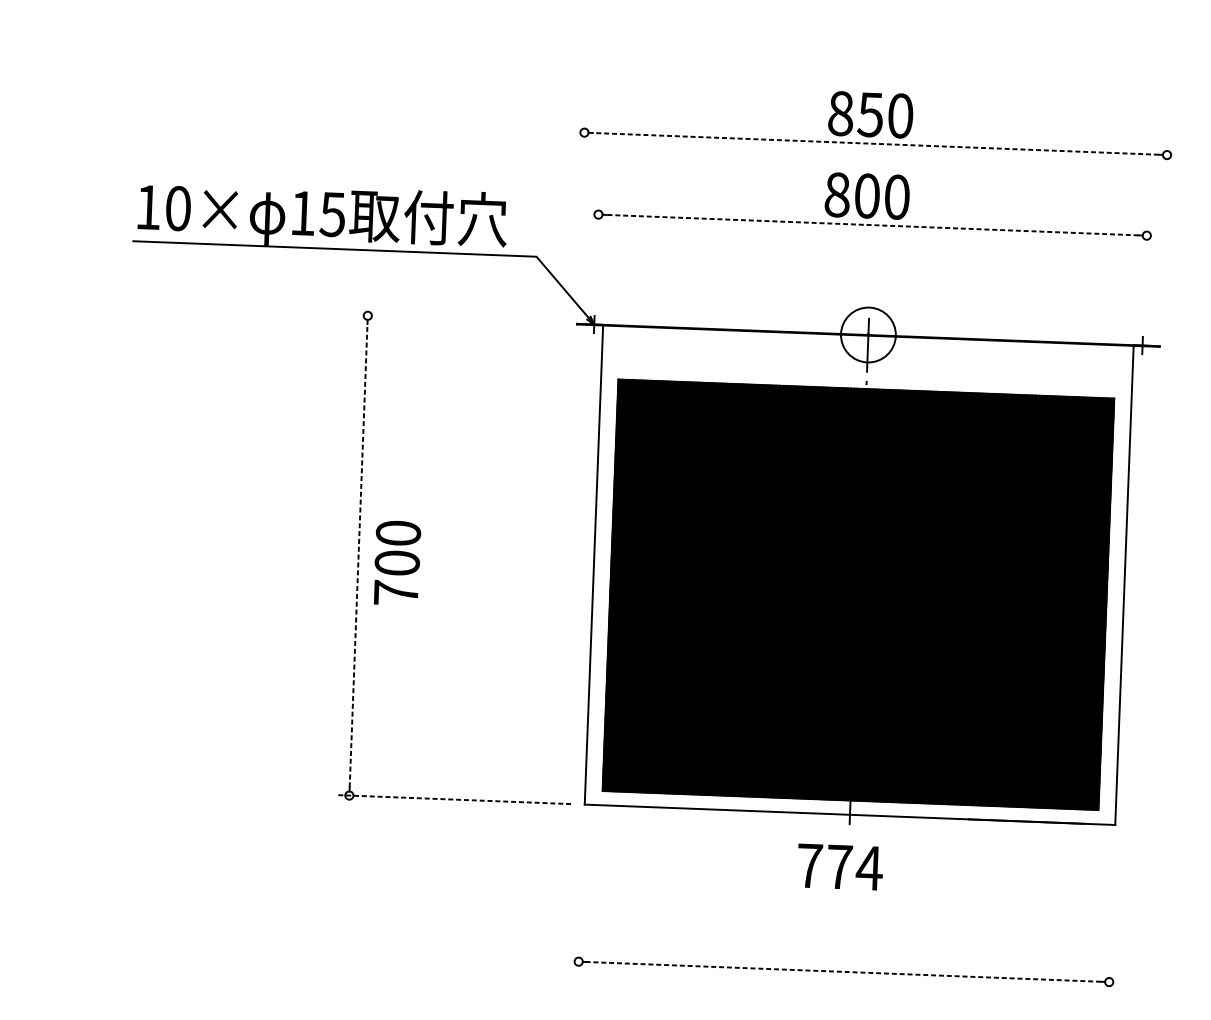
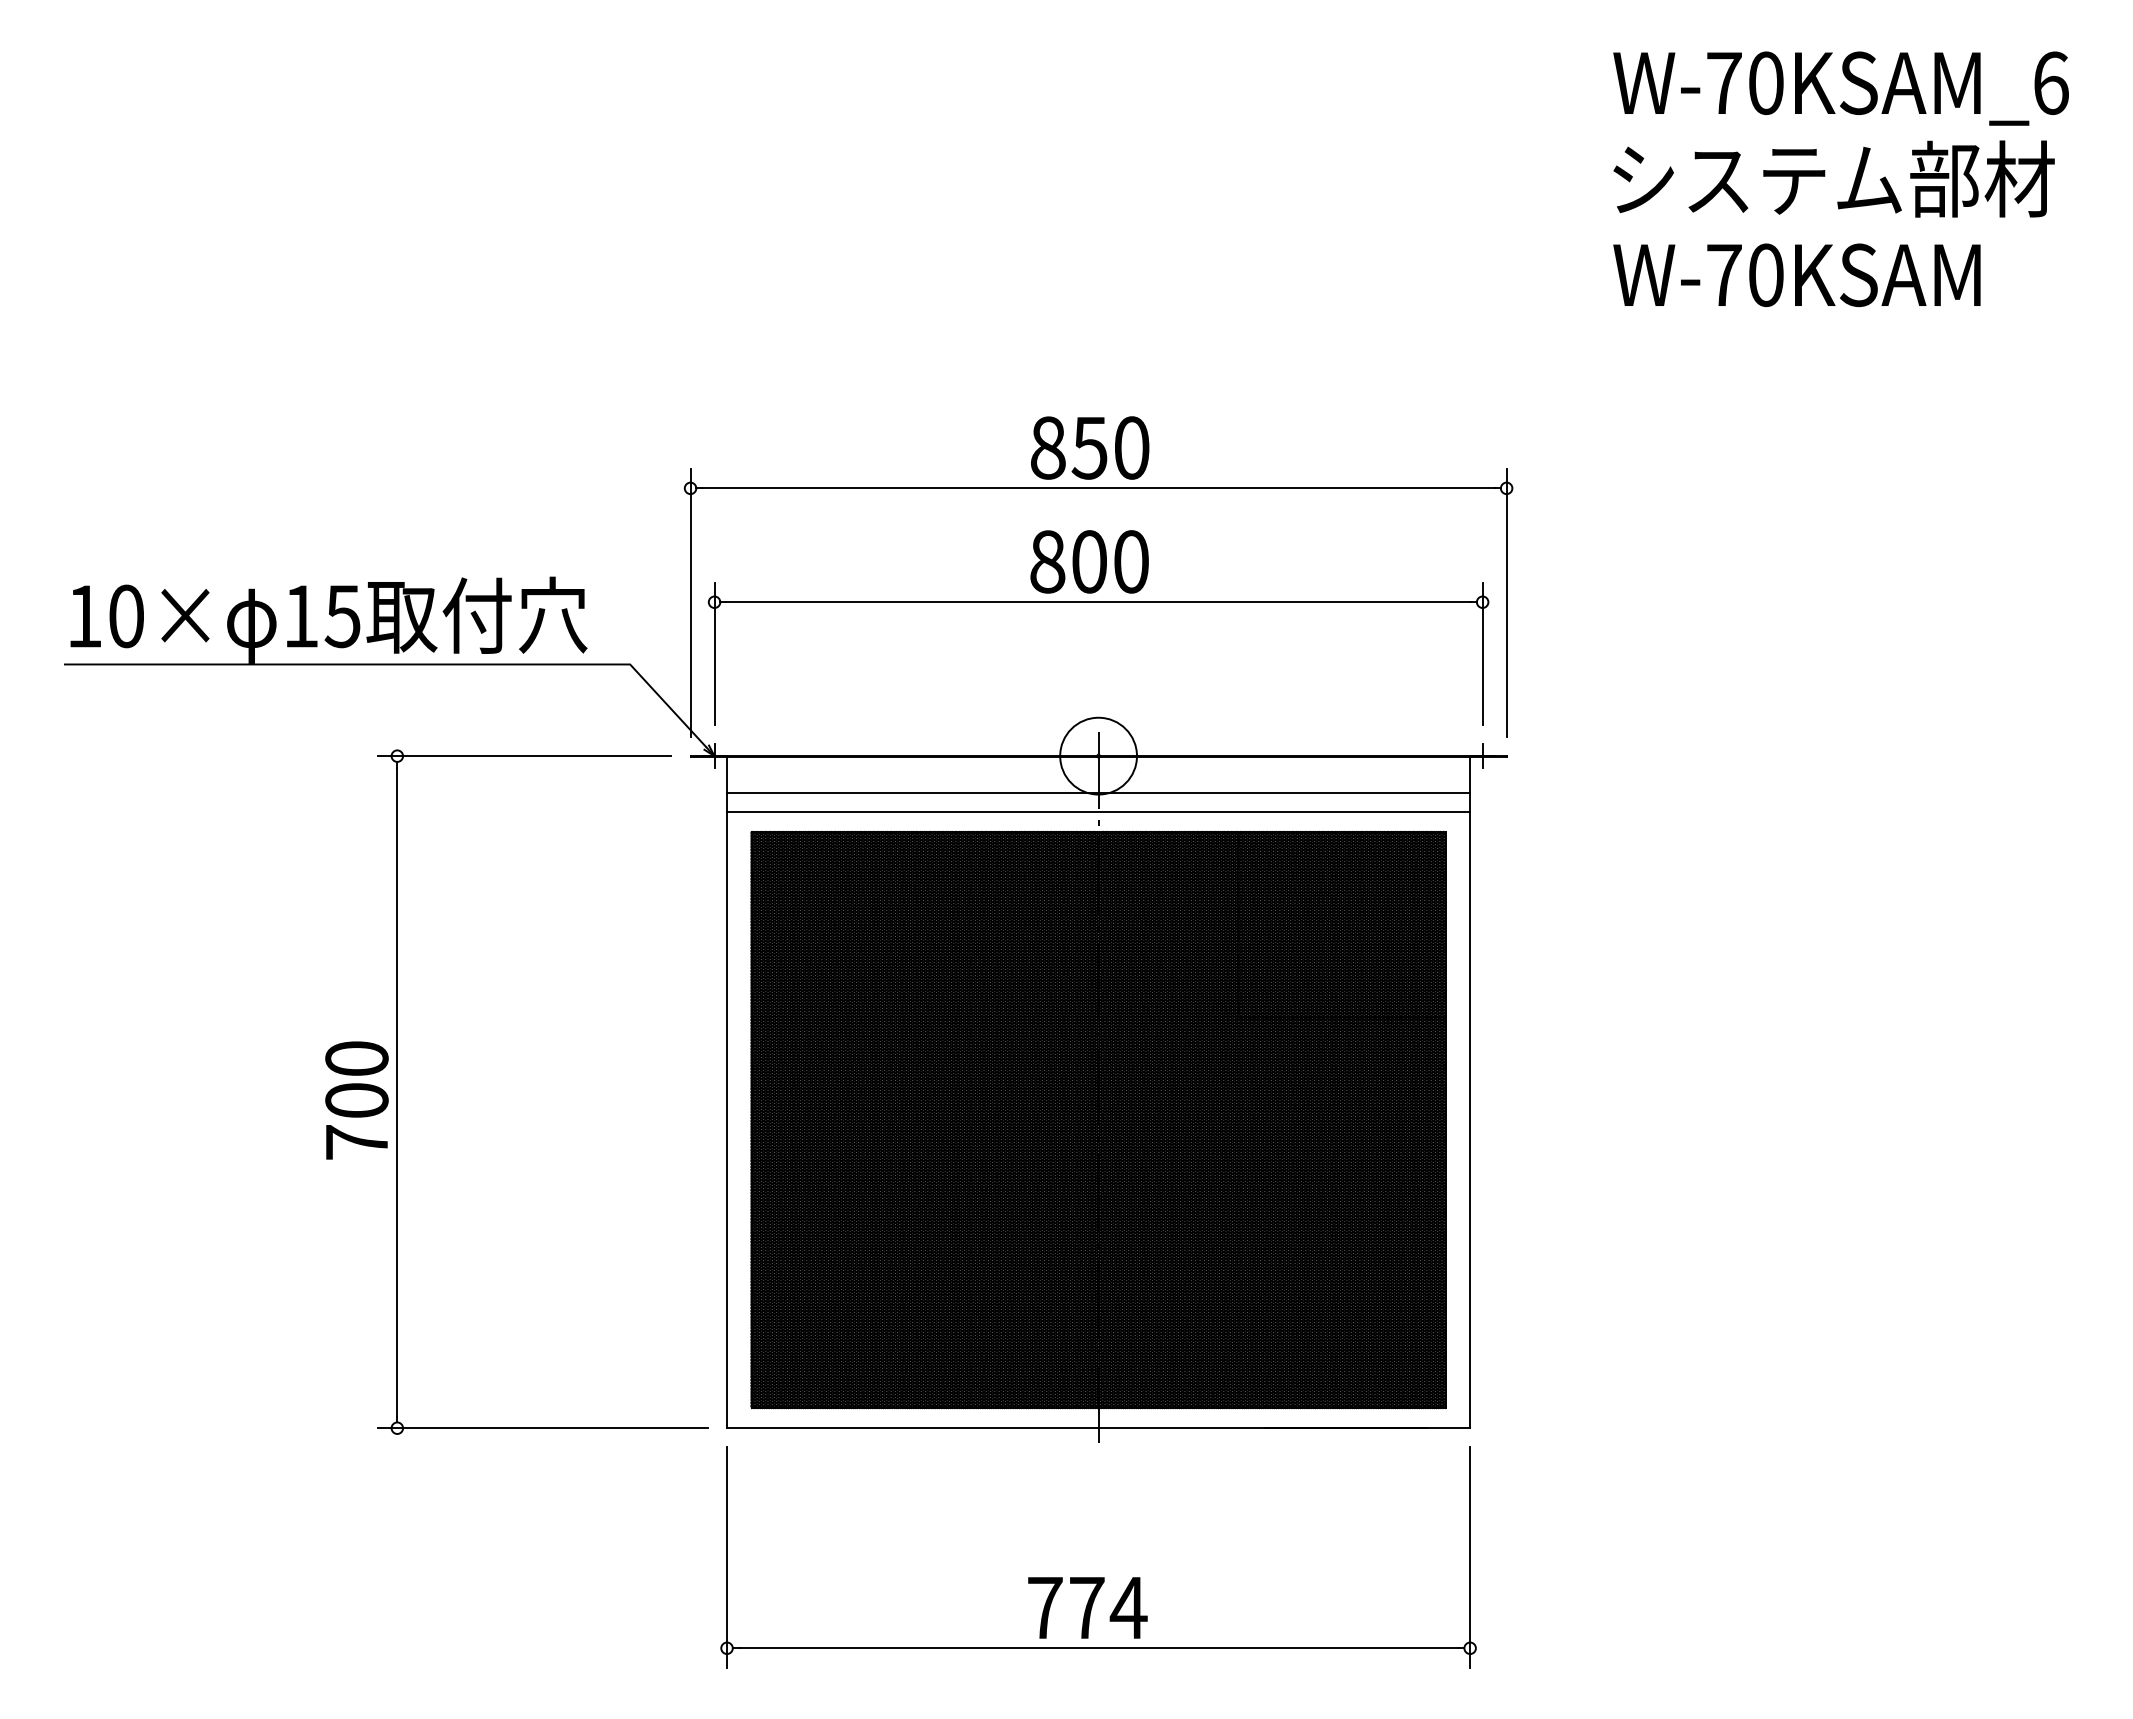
line: (875, 143) -> (1098, 488), dashed -> solid
line: (581, 214) -> (690, 602), added
line: (872, 225) -> (1098, 602), dashed -> solid
line: (1163, 236) -> (1506, 602), added
line: (597, 251) -> (714, 653), added
line: (1145, 272) -> (1482, 653), added
line: (458, 319) -> (524, 756), added
line: (867, 360) -> (1098, 792), added
line: (866, 374) -> (1098, 811), added
line: (358, 555) -> (397, 1092), dashed -> solid
text: (397, 563) -> (356, 1100), moved
line: (453, 799) -> (542, 1428), dashed -> solid
text: (840, 866) -> (1087, 1607), moved
line: (581, 896) -> (727, 1557), added
line: (1111, 917) -> (1470, 1557), added
line: (843, 972) -> (1098, 1648), dashed -> solid

